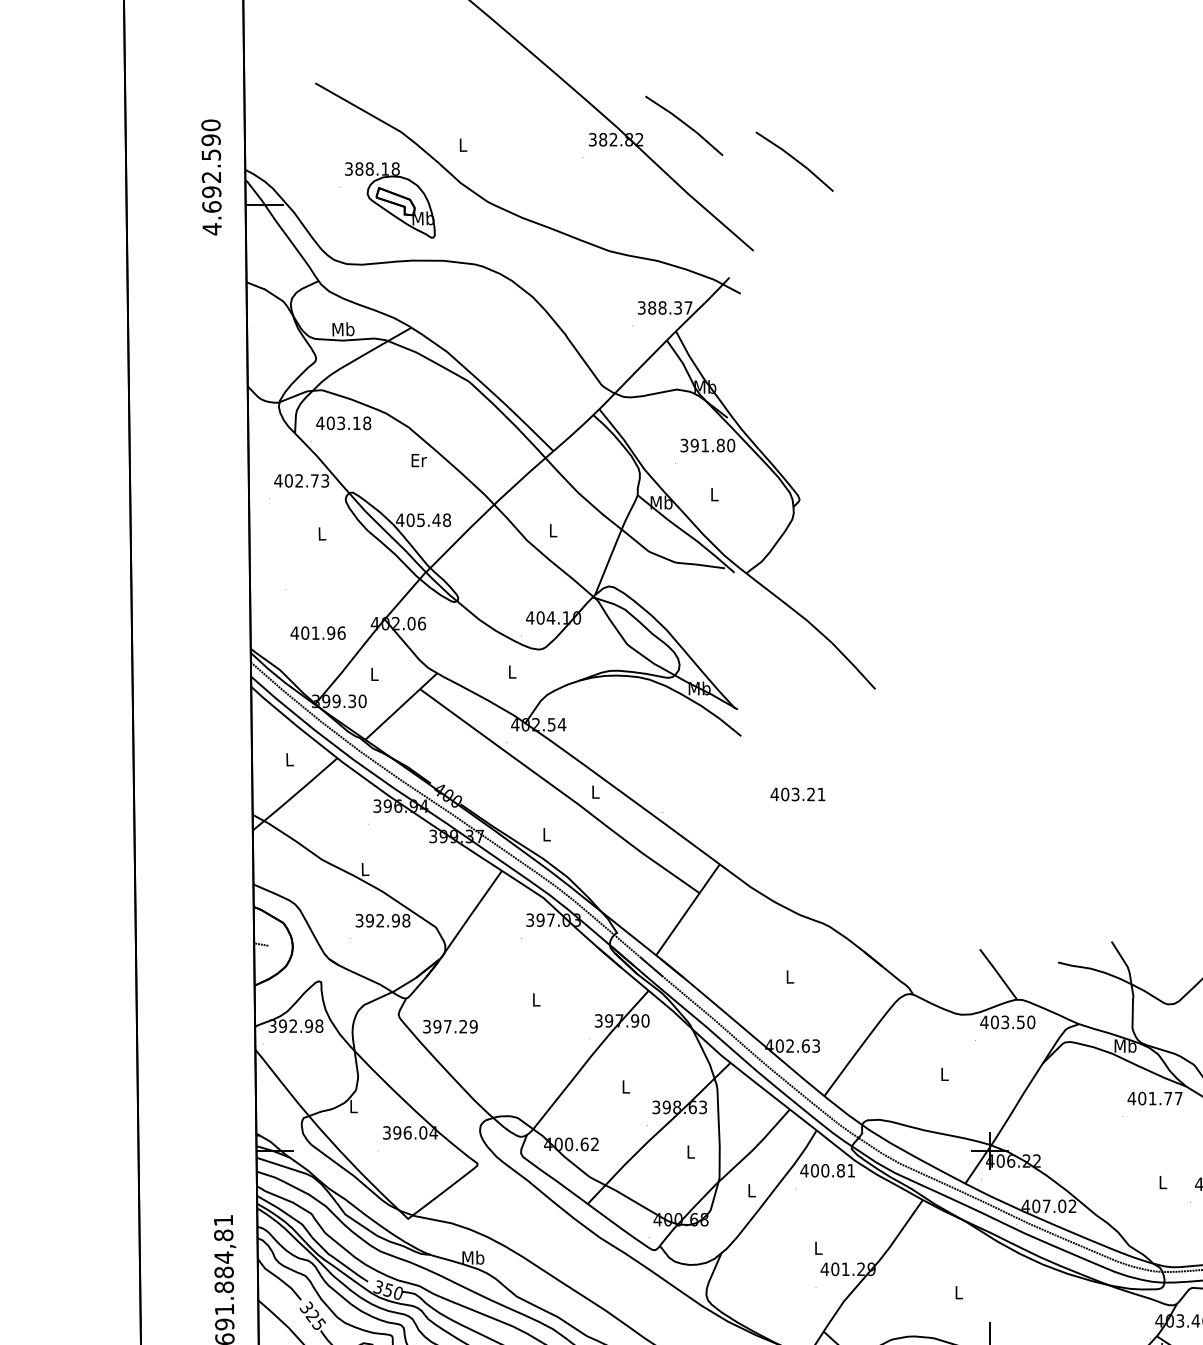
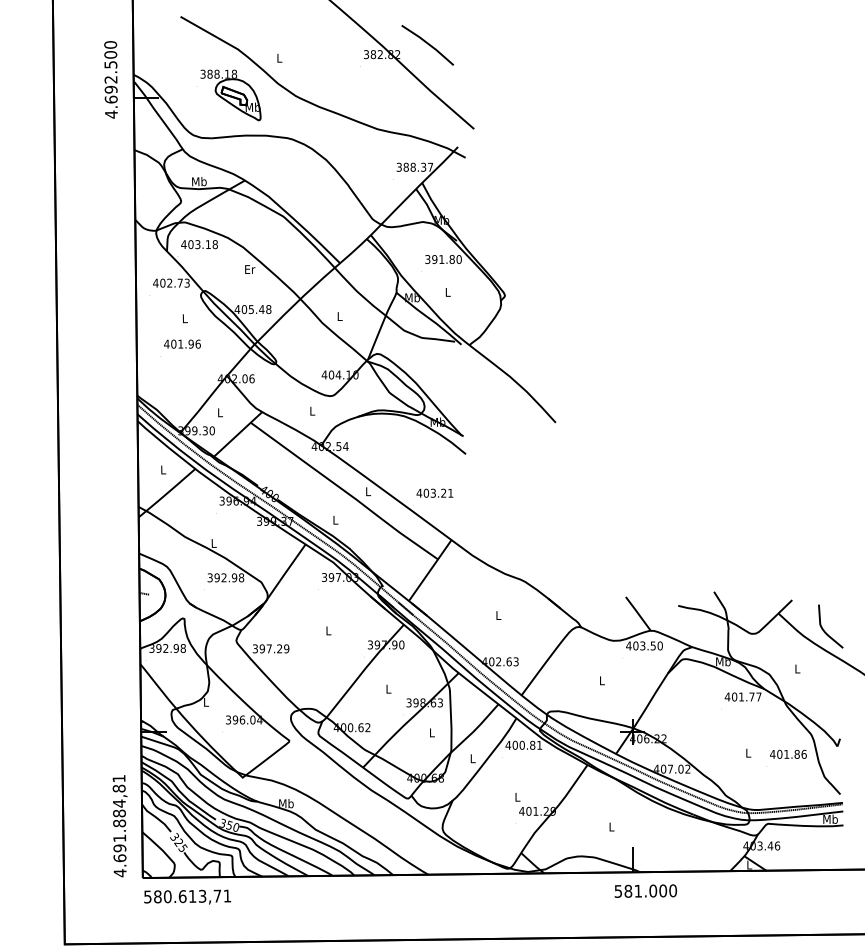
text: (210, 139) -> (110, 54), 4.692.590 -> 4.692.500
line: (794, 160) -> (501, 68), removed
text: (318, 632) -> (182, 343), moved
text: (797, 793) -> (434, 492), moved

